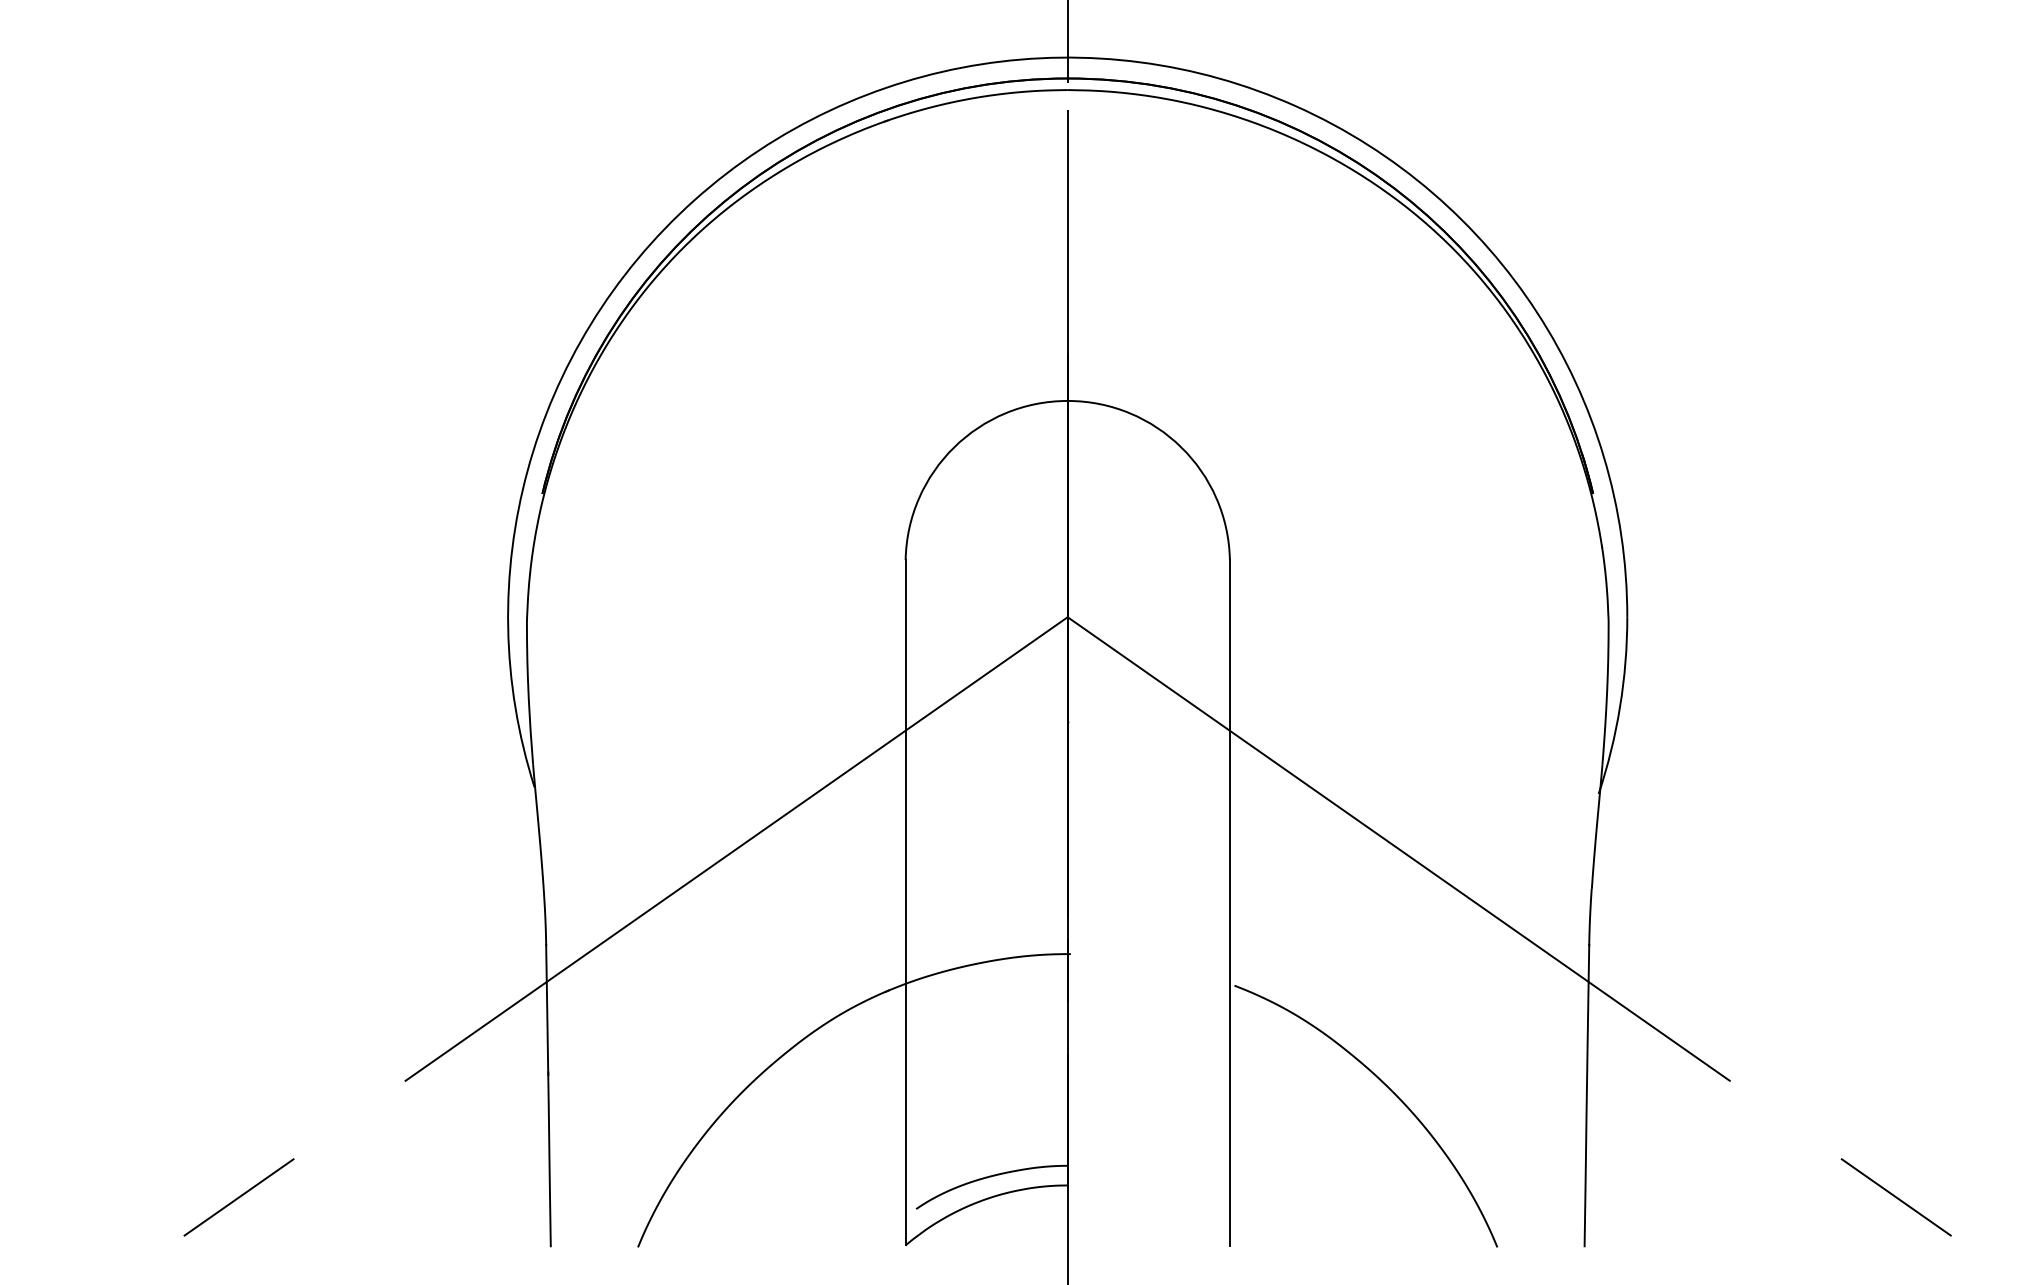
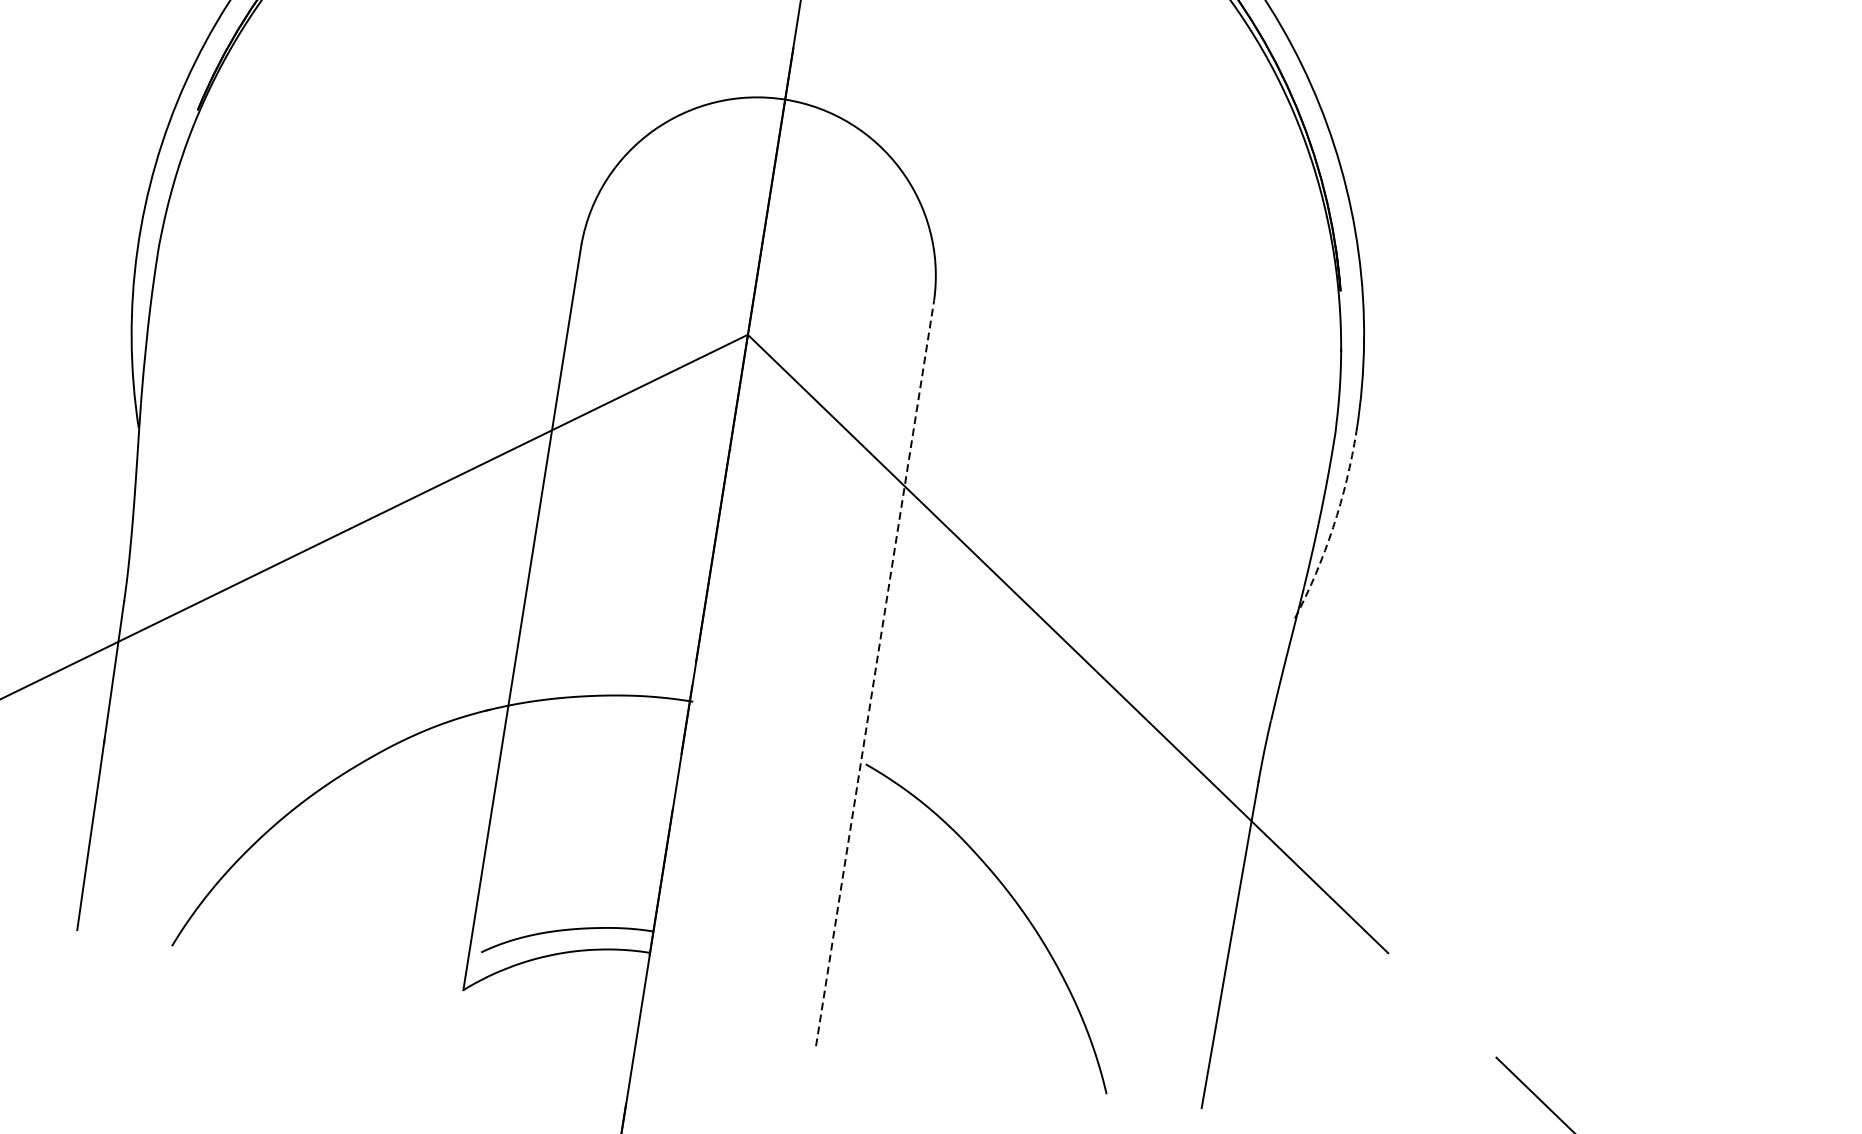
arc: (1620, 706) -> (1333, 527), solid -> dashed
line: (1229, 902) -> (874, 672), solid -> dashed

